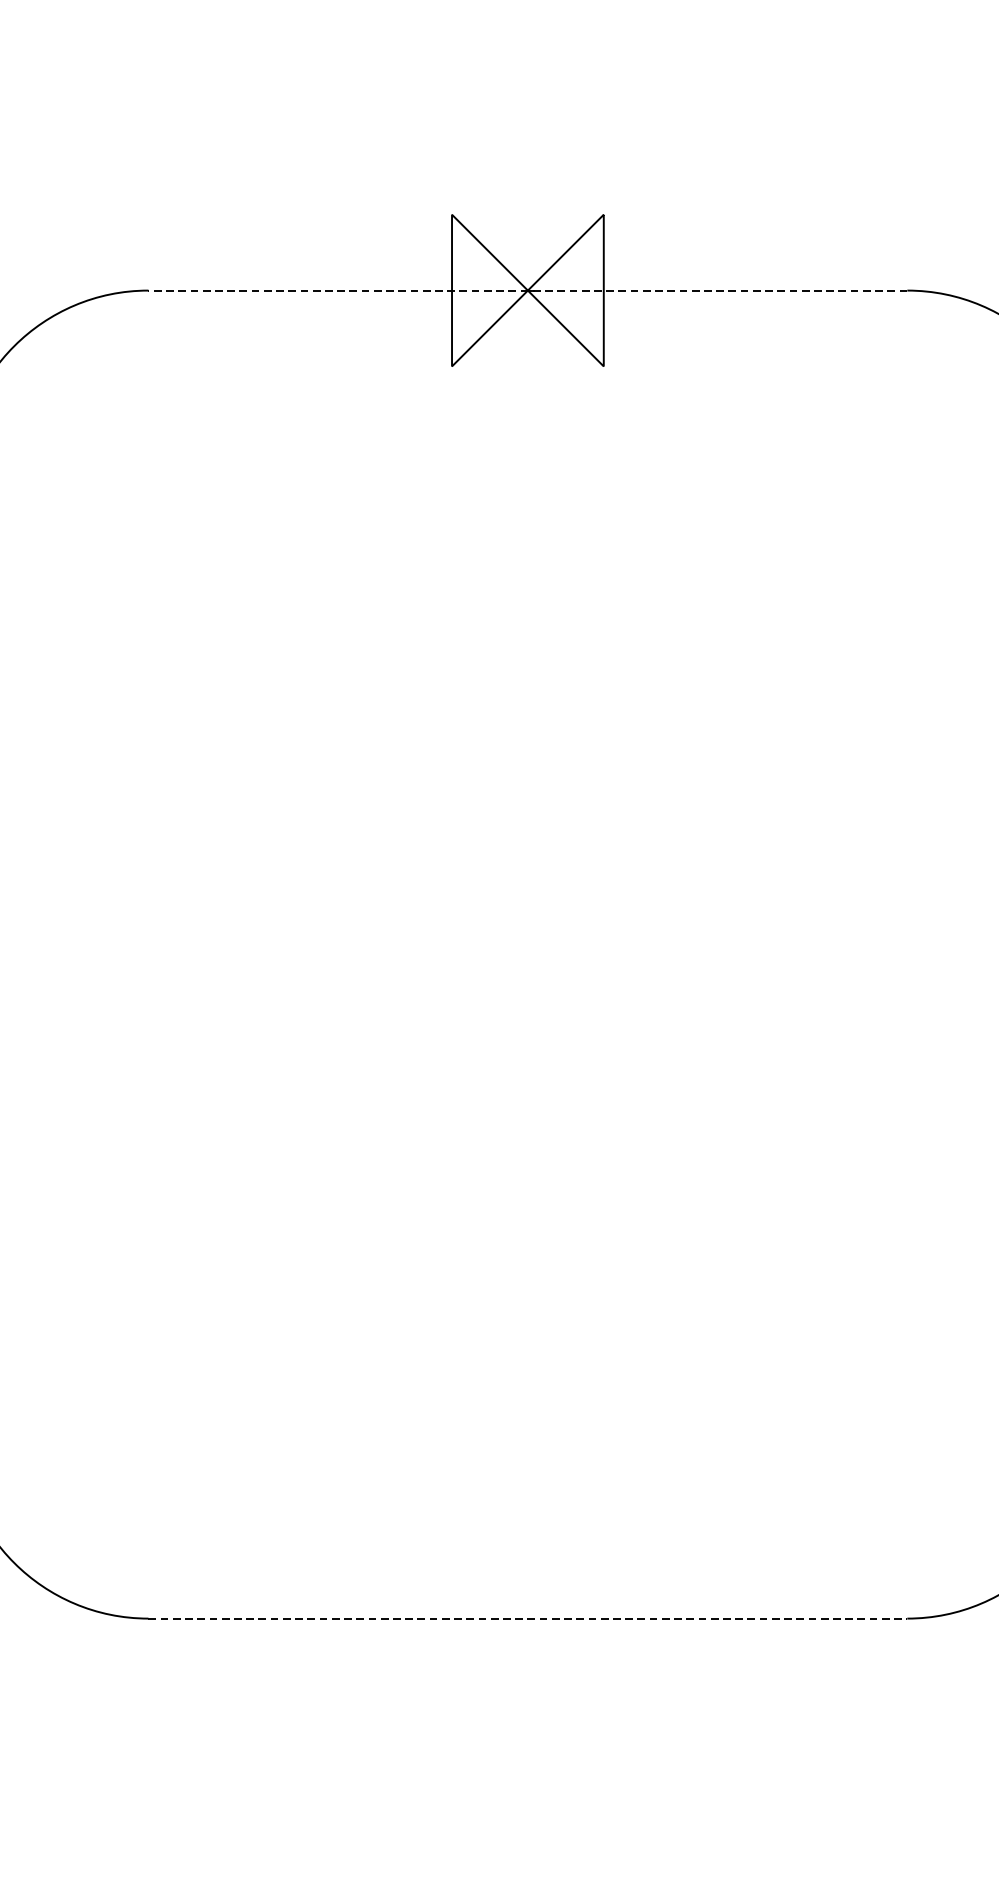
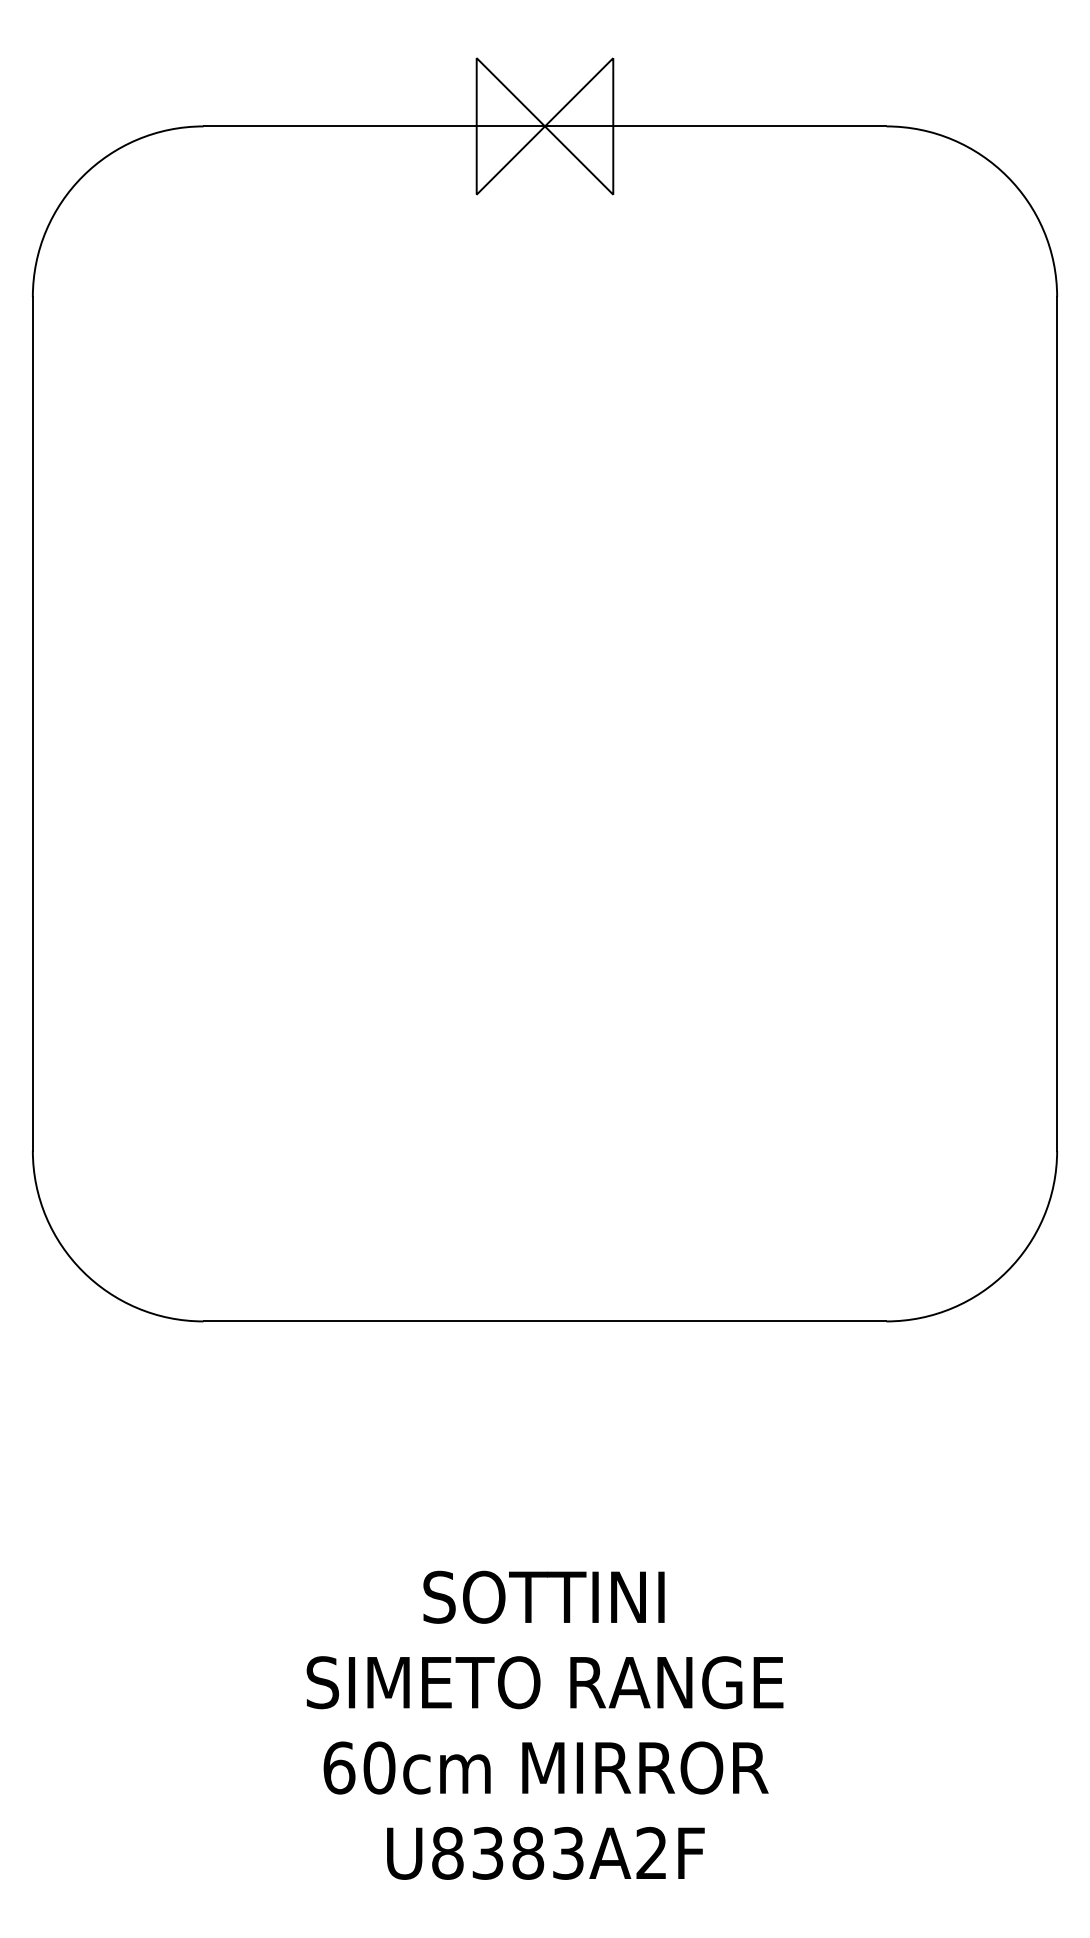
line: (527, 290) -> (544, 126), dashed -> solid
line: (528, 1618) -> (545, 1321), dashed -> solid

